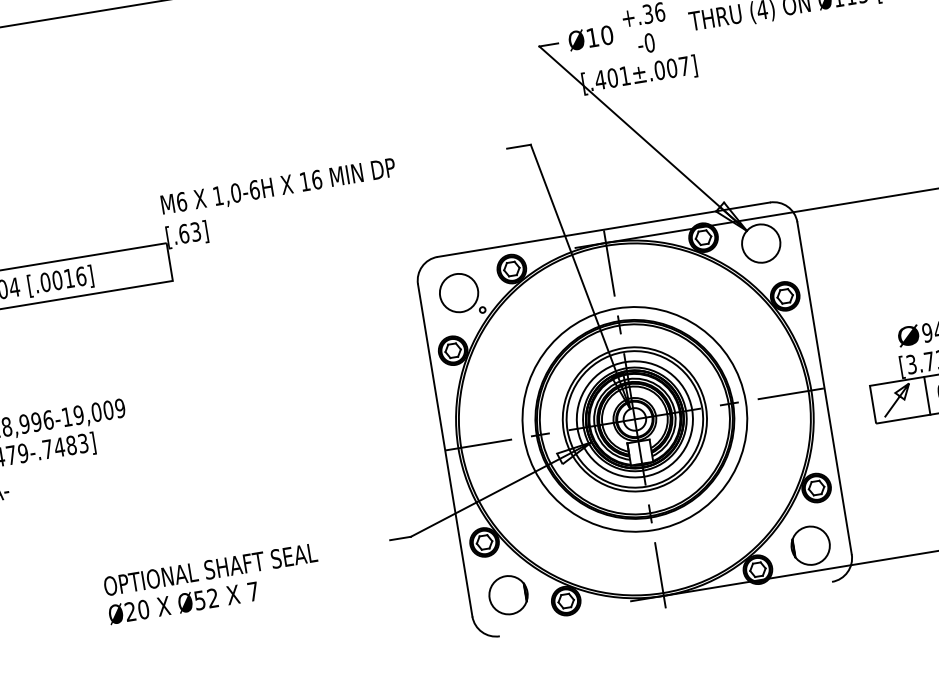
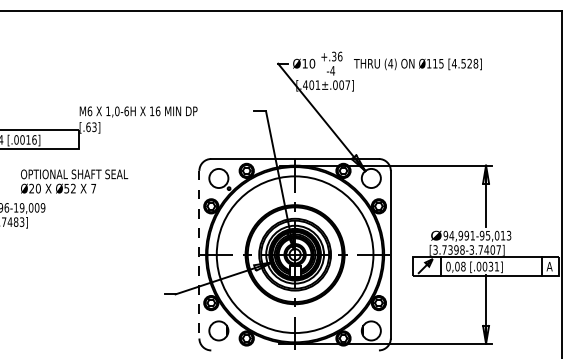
text: (649, 42) -> (332, 70), -0 -> -4
circle: (635, 418) -> (295, 254), size x1.4
line: (445, 450) -> (199, 254), solid -> dashed
text: (212, 583) -> (74, 181), moved

